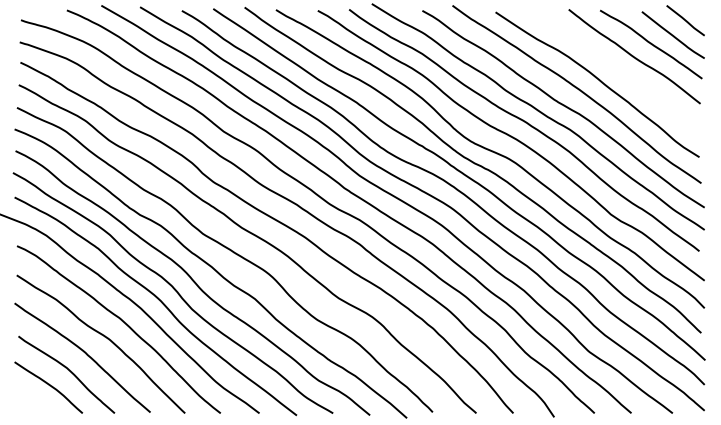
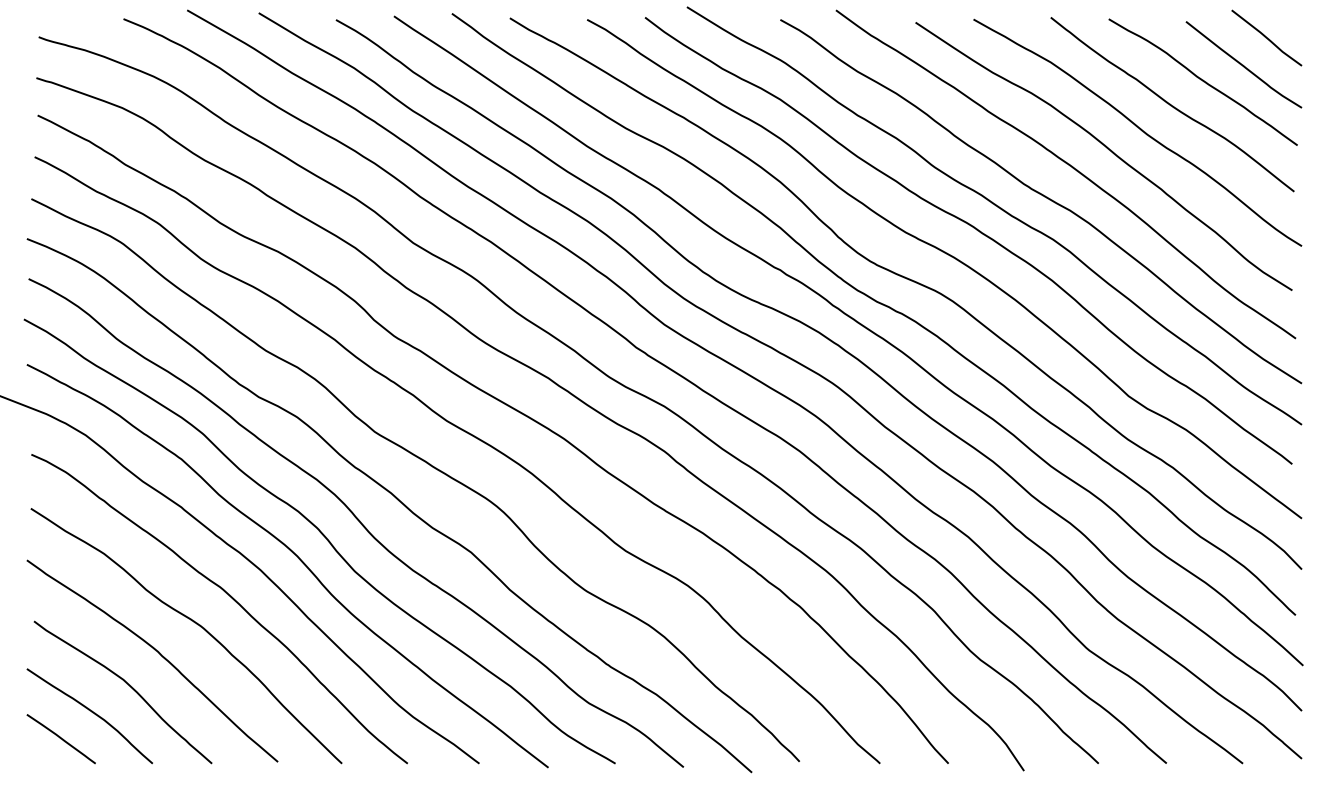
curve: (616, 70) -> (1139, 130), added
line: (33, 399) -> (61, 738), added

